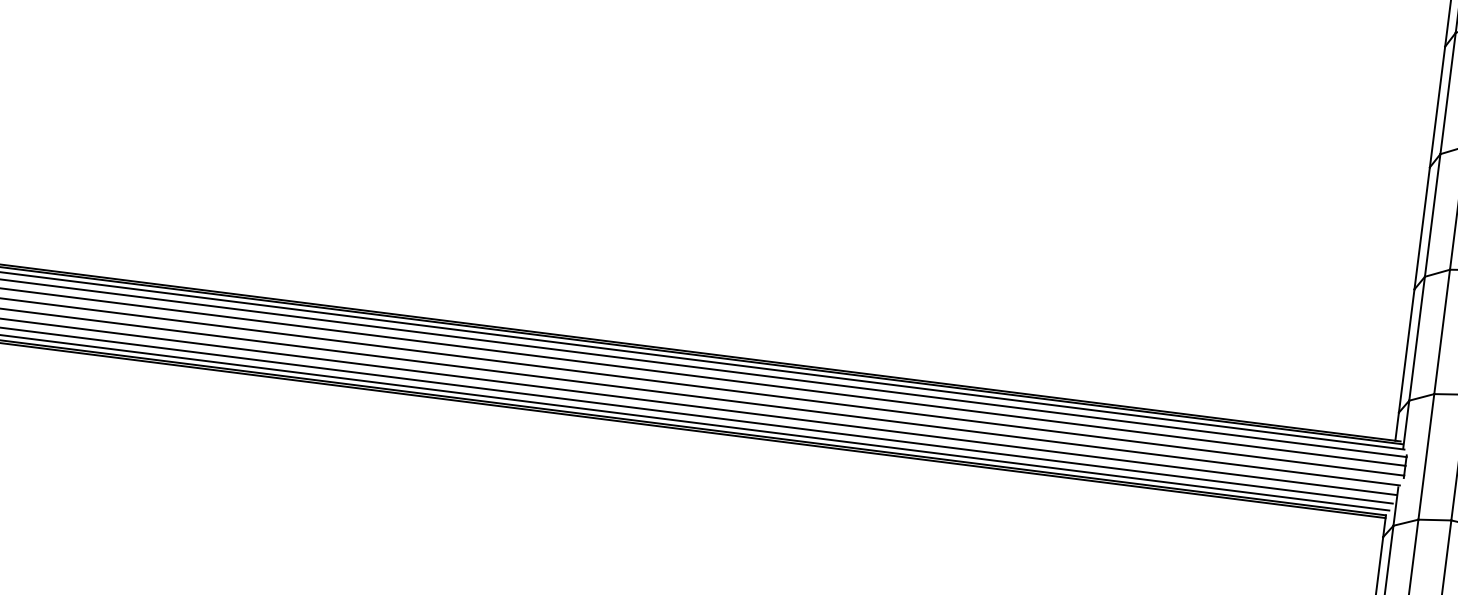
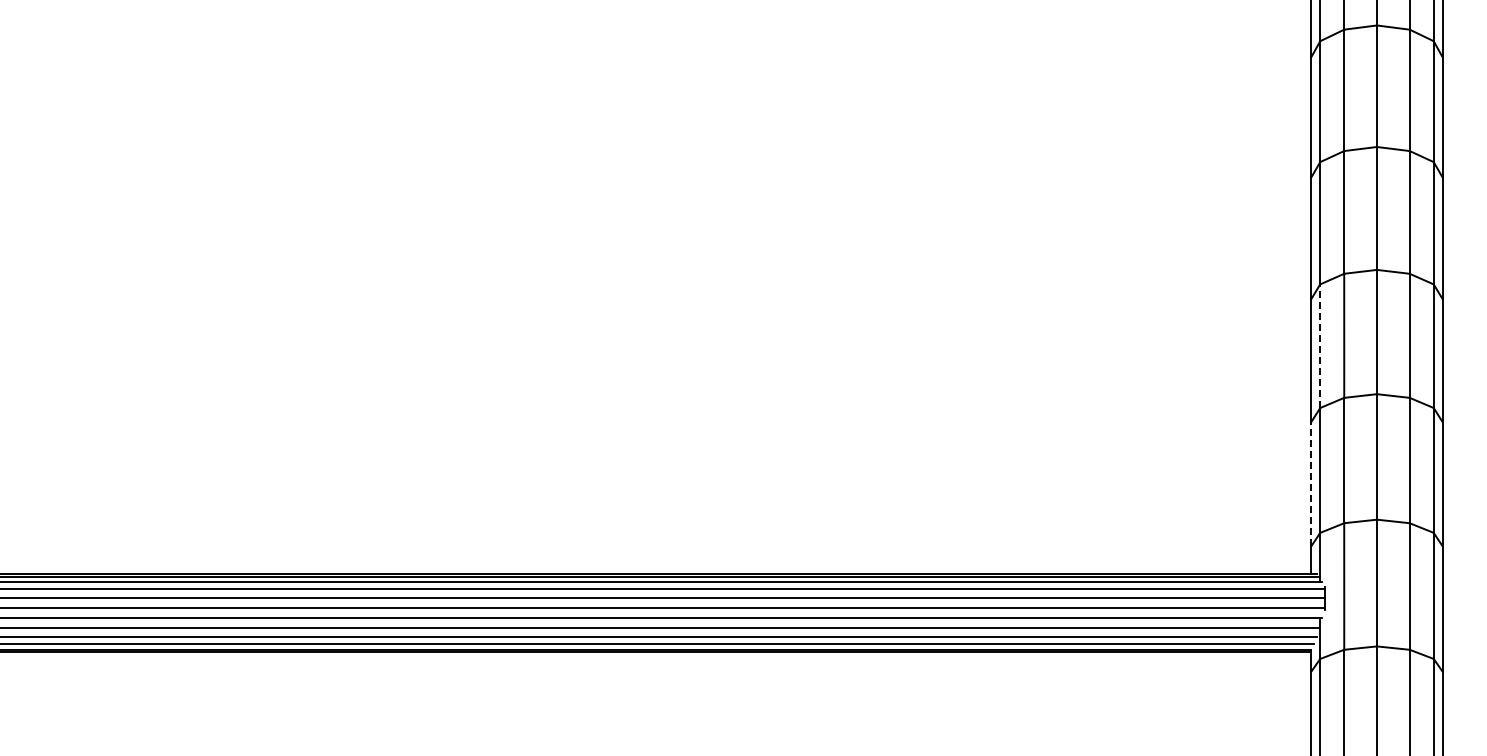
line: (1432, 215) -> (1320, 346), solid -> dashed
line: (1406, 350) -> (1311, 483), solid -> dashed

